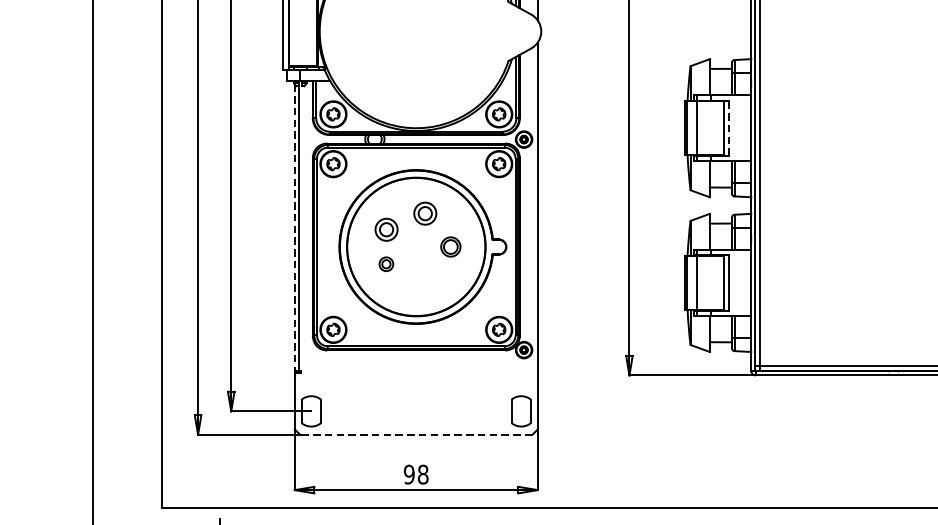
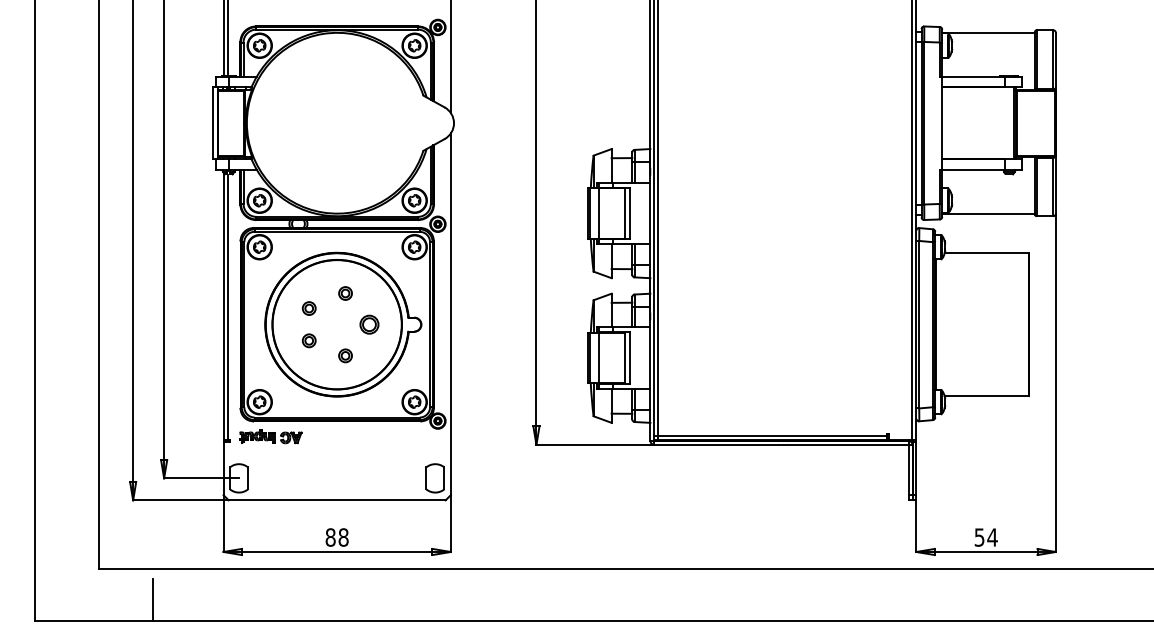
line: (728, 128) -> (629, 213), dashed -> solid
part: (425, 213) -> (345, 293), size x0.62
line: (294, 227) -> (223, 306), dashed -> solid
part: (385, 229) -> (308, 308), size x0.62
part: (425, 279) -> (345, 355), added
part: (344, 366) -> (270, 436), added
line: (415, 435) -> (336, 500), dashed -> solid
text: (409, 474) -> (330, 537), 98 -> 88

